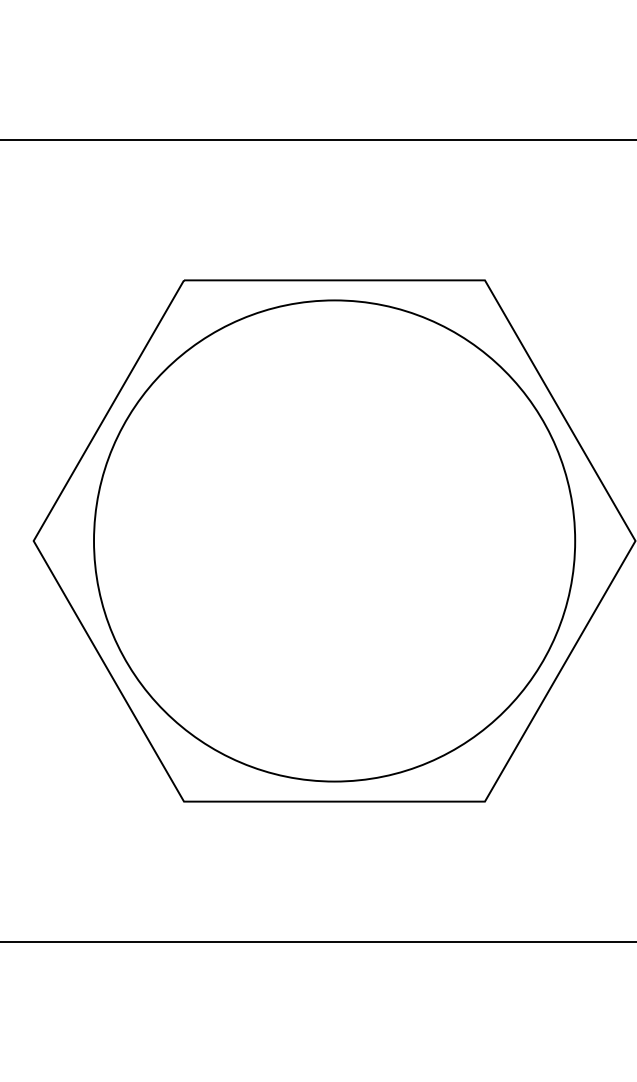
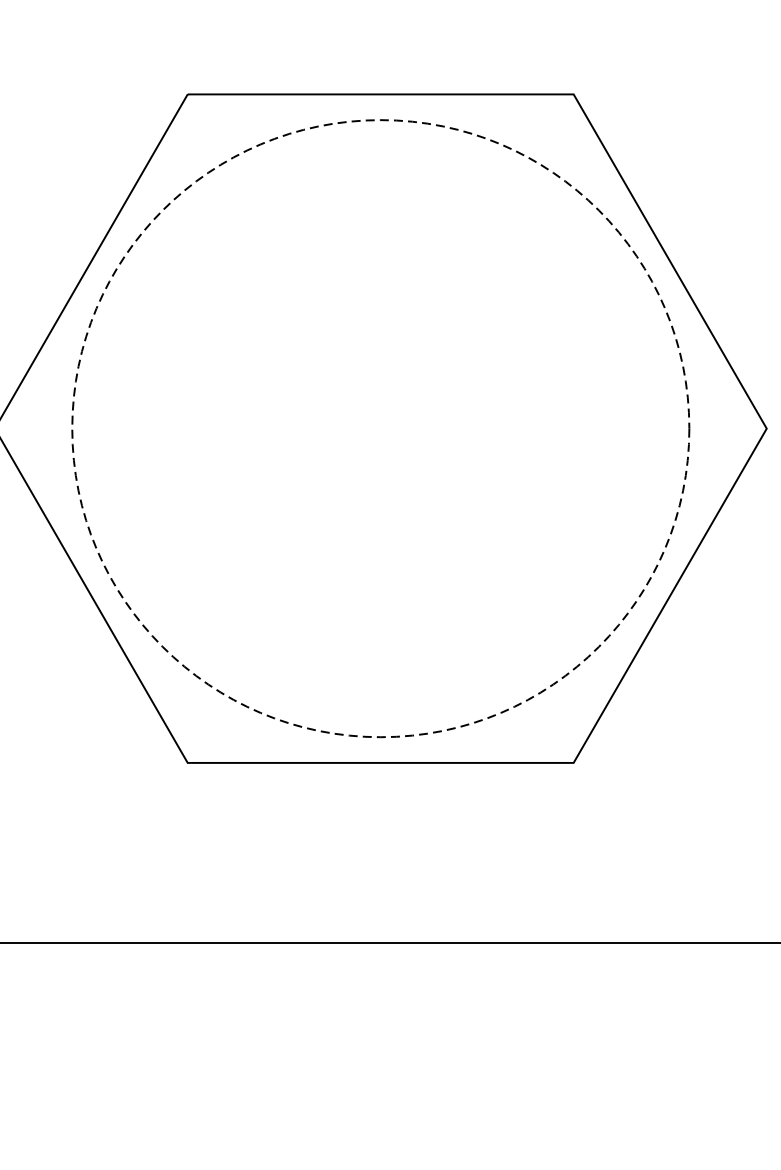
circle: (334, 540) -> (380, 428), solid -> dashed

